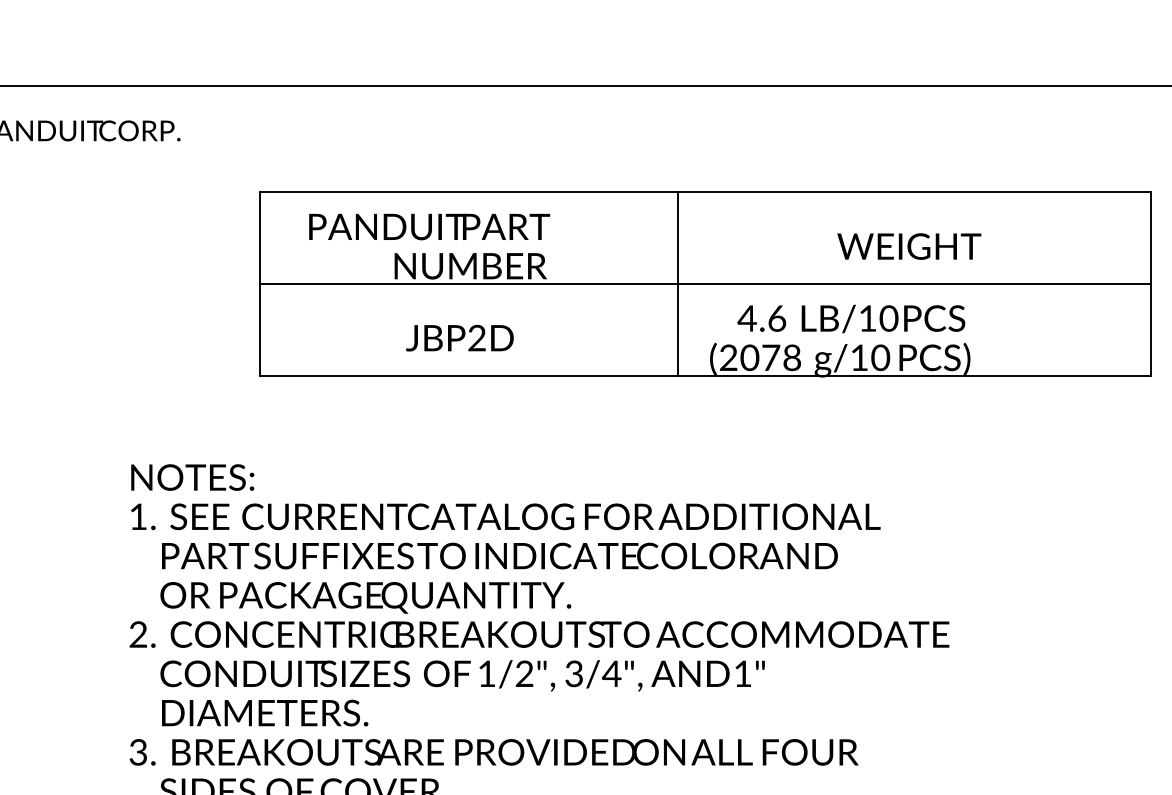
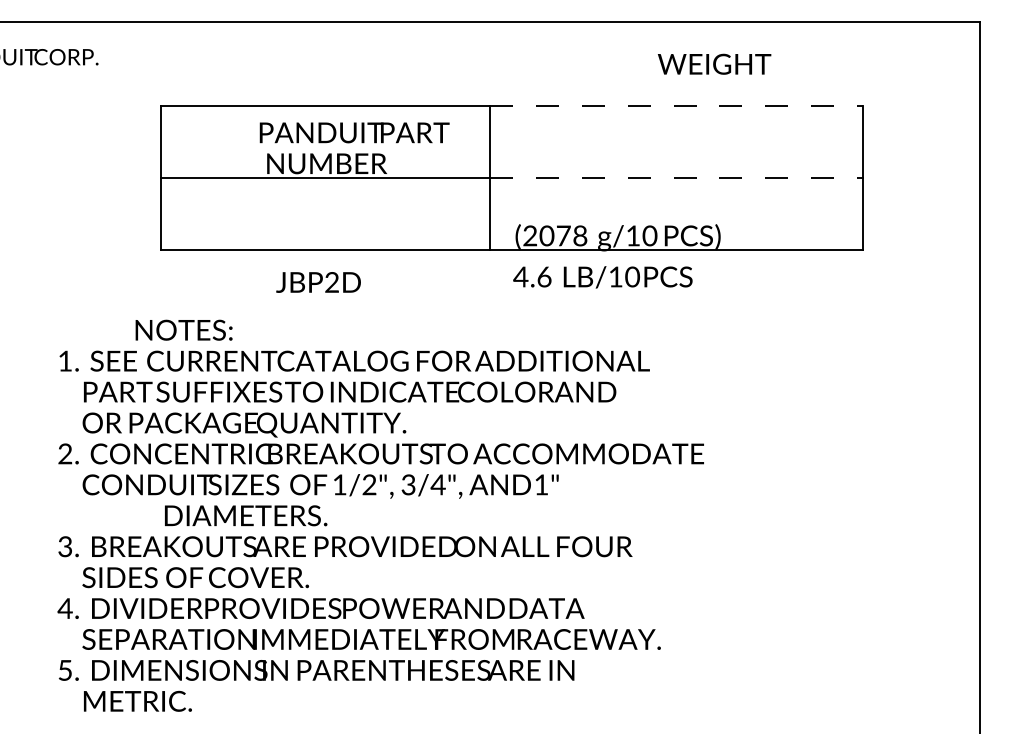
line: (914, 192) -> (676, 105), solid -> dashed
text: (429, 226) -> (354, 132), moved
text: (909, 245) -> (714, 63), moved
line: (914, 283) -> (676, 177), solid -> dashed
text: (850, 319) -> (602, 277), moved
text: (459, 338) -> (318, 282), moved
text: (191, 476) -> (183, 329), moved
text: (265, 712) -> (246, 515), moved

